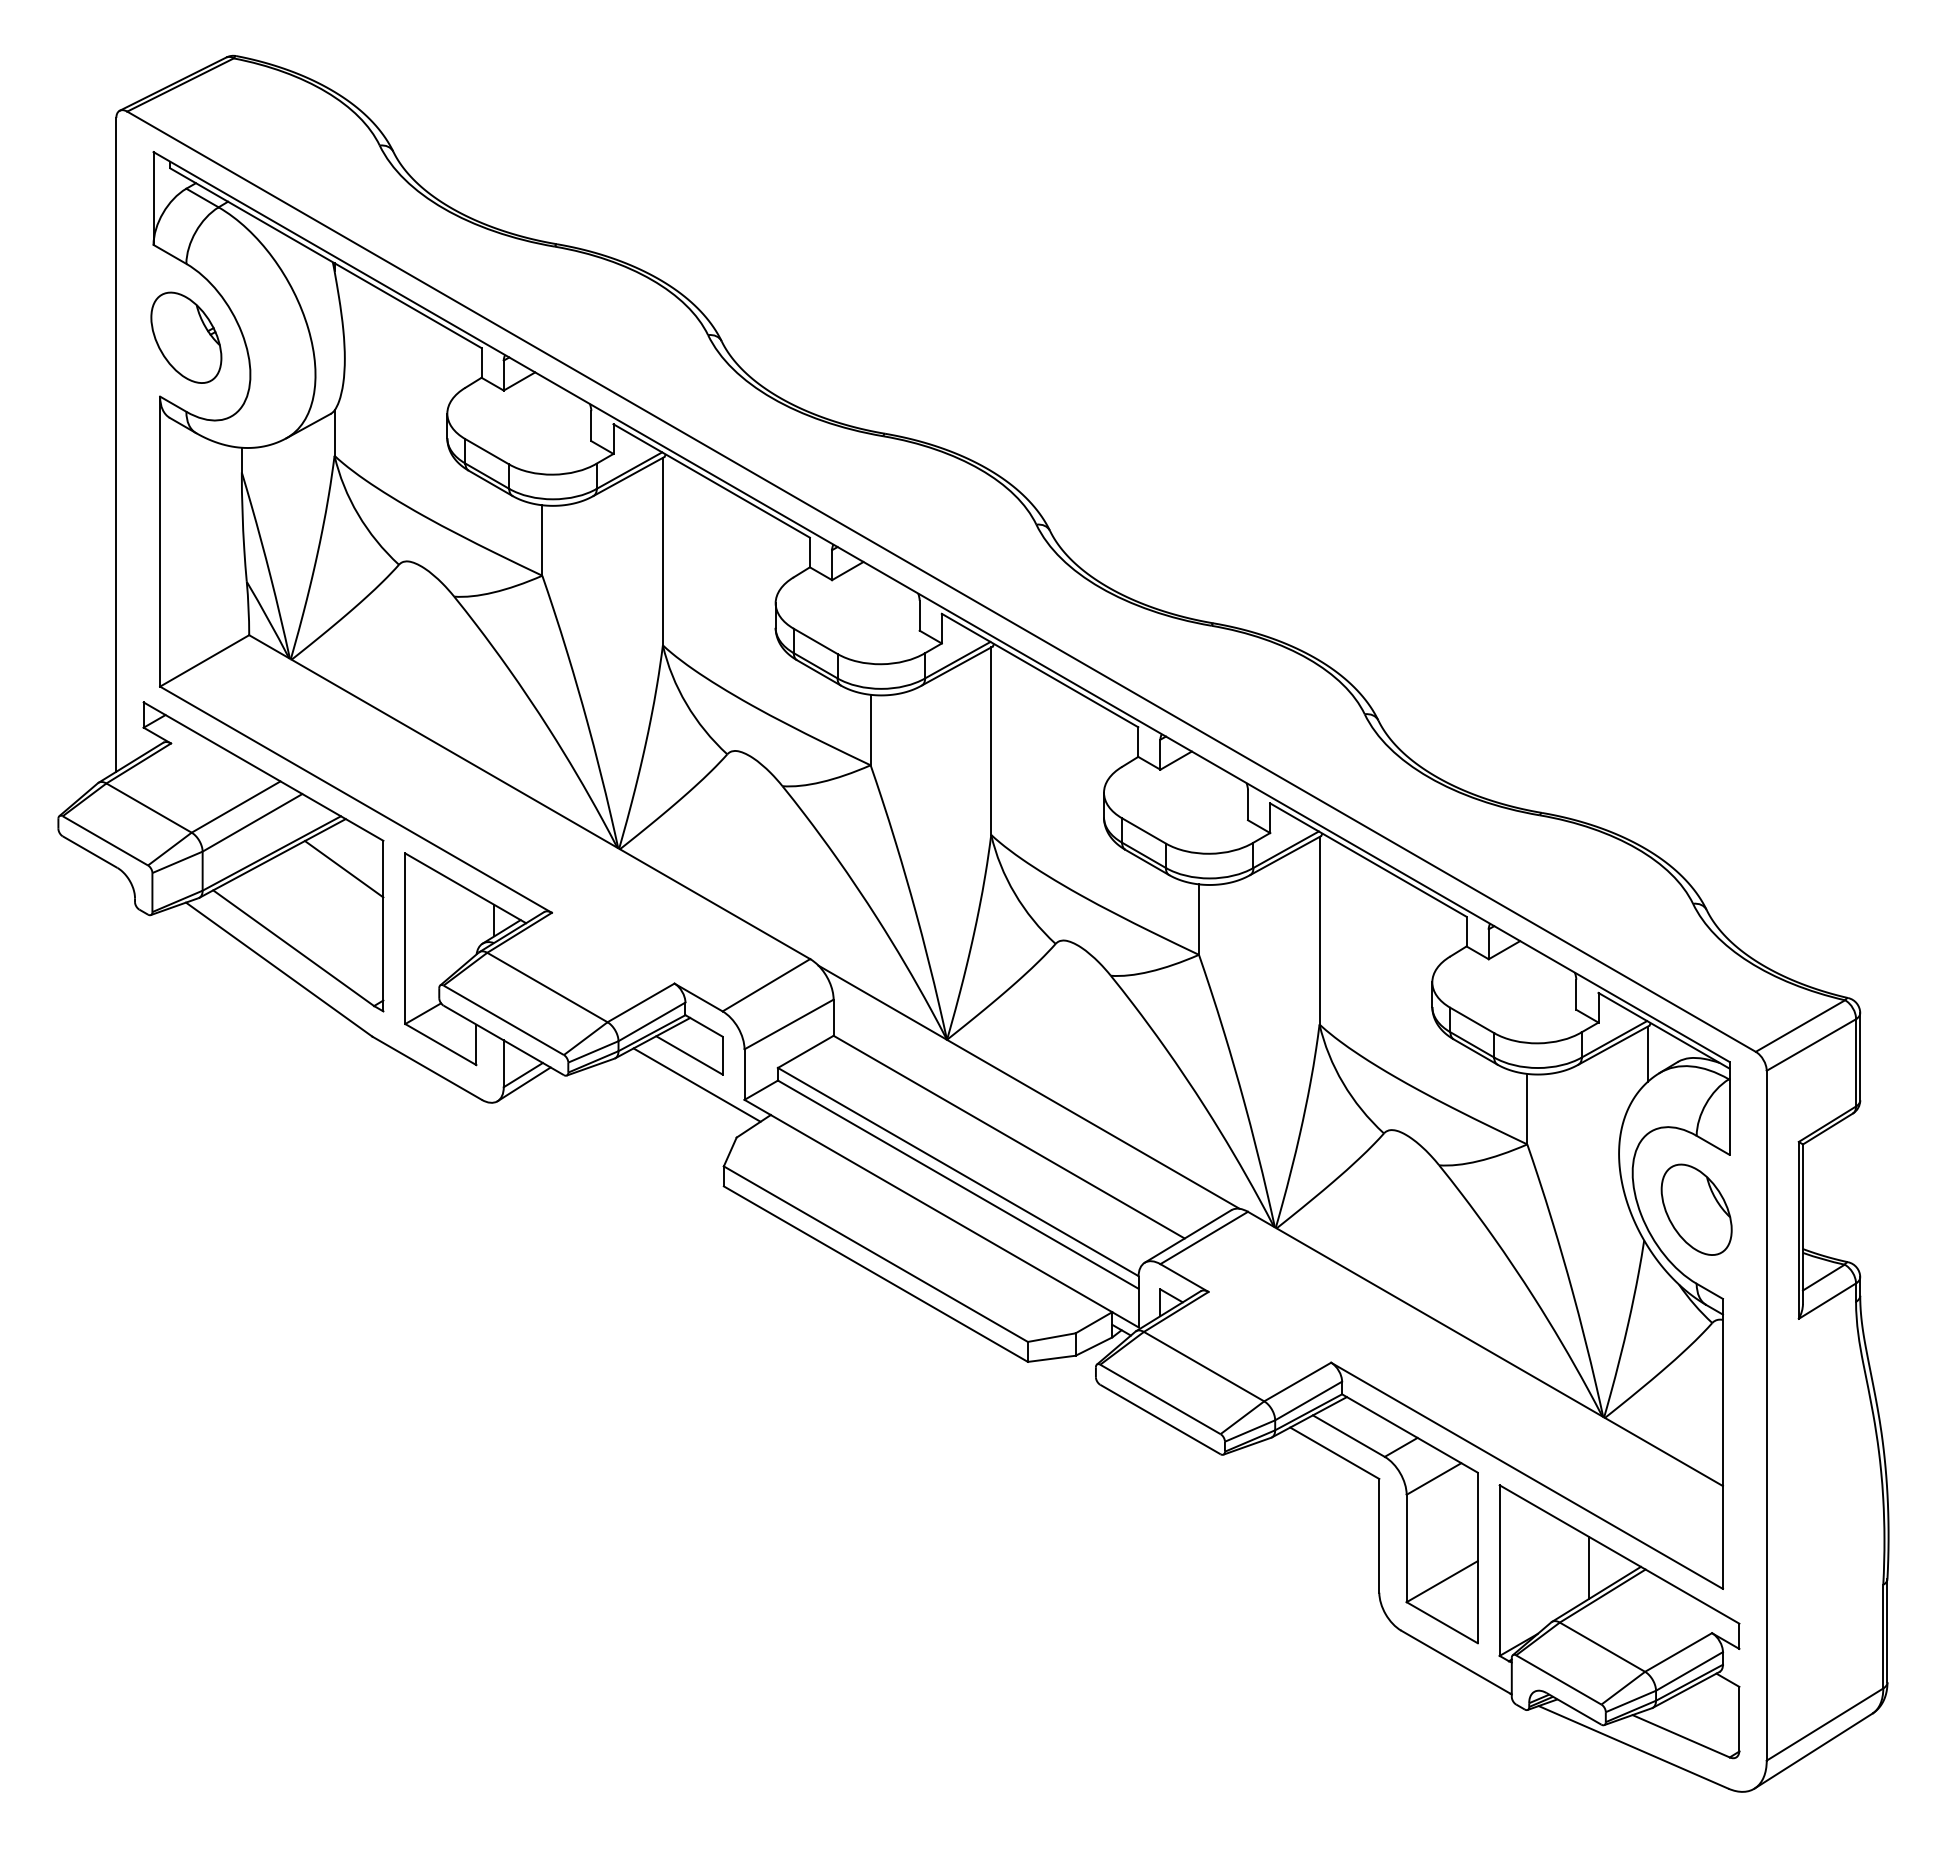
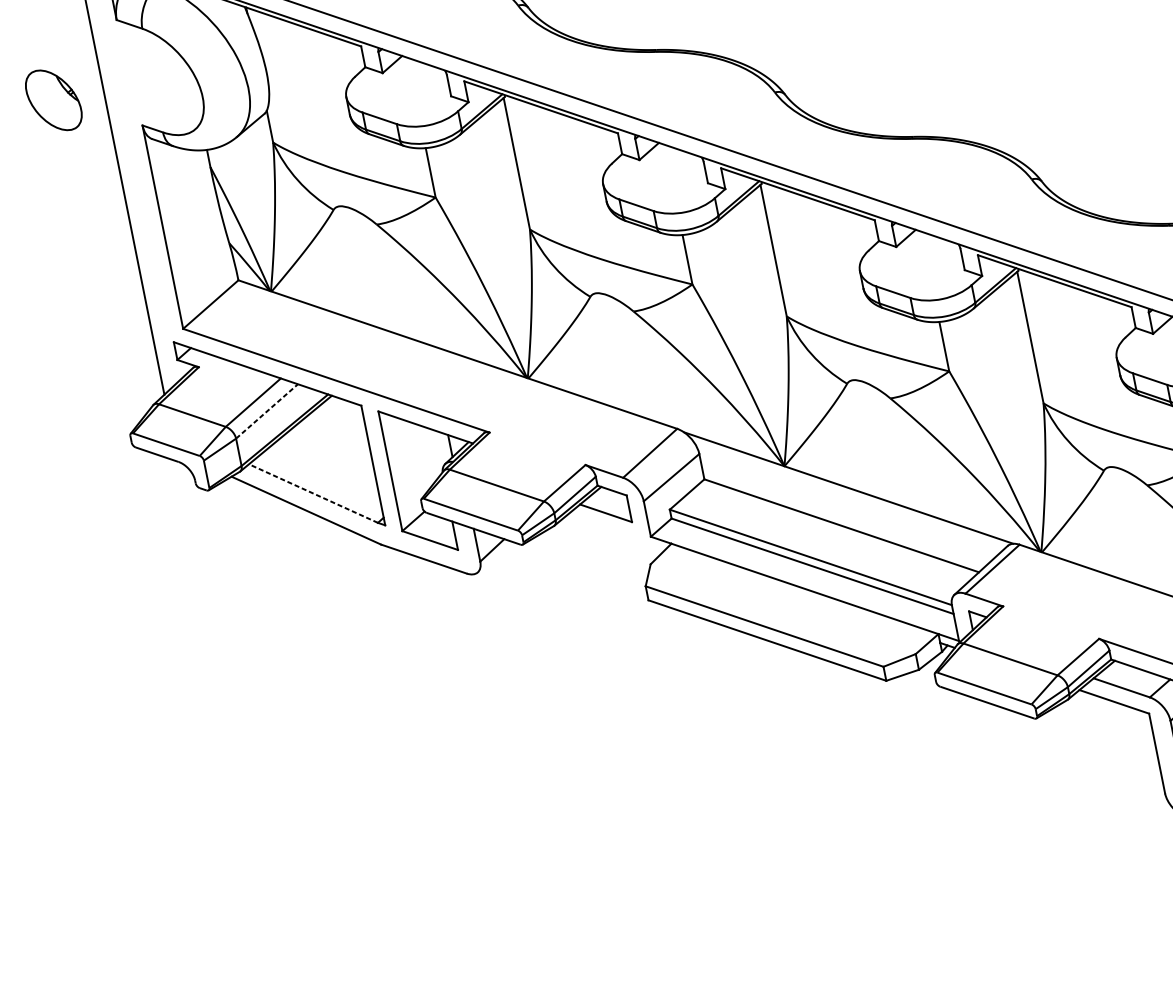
part: (186, 337) -> (53, 100), moved
line: (252, 822) -> (266, 411), solid -> dashed
line: (343, 869) -> (337, 431), removed
line: (293, 947) -> (313, 493), solid -> dashed
line: (523, 1084) -> (493, 556), removed
line: (696, 1084) -> (615, 532), removed

